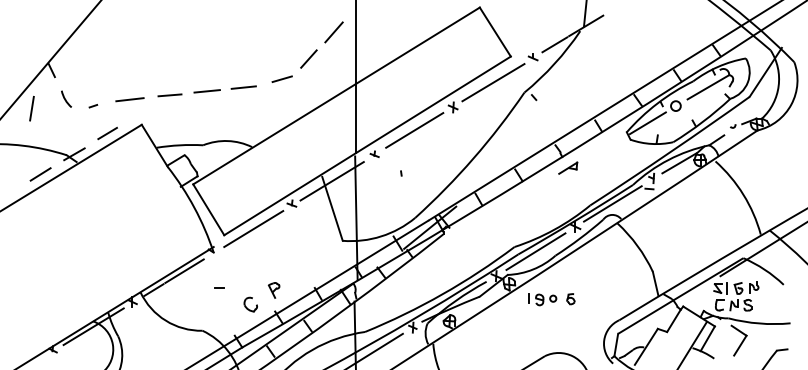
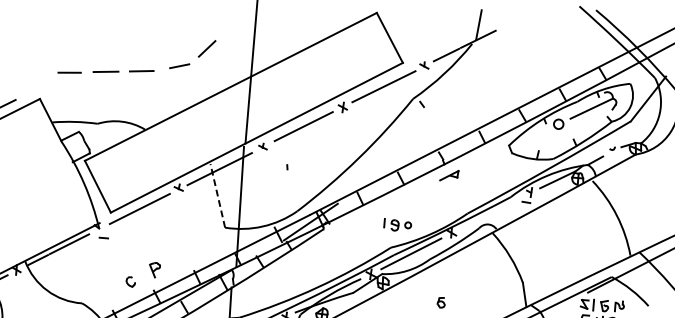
line: (333, 32) -> (233, 25), removed
line: (129, 99) -> (30, 73), removed
line: (647, 123) -> (529, 138), removed
line: (612, 203) -> (489, 213), removed
line: (332, 208) -> (217, 195), solid -> dashed
line: (219, 287) -> (104, 237), moved
part: (542, 299) -> (397, 225), moved
part: (250, 304) -> (130, 281), size x0.7

